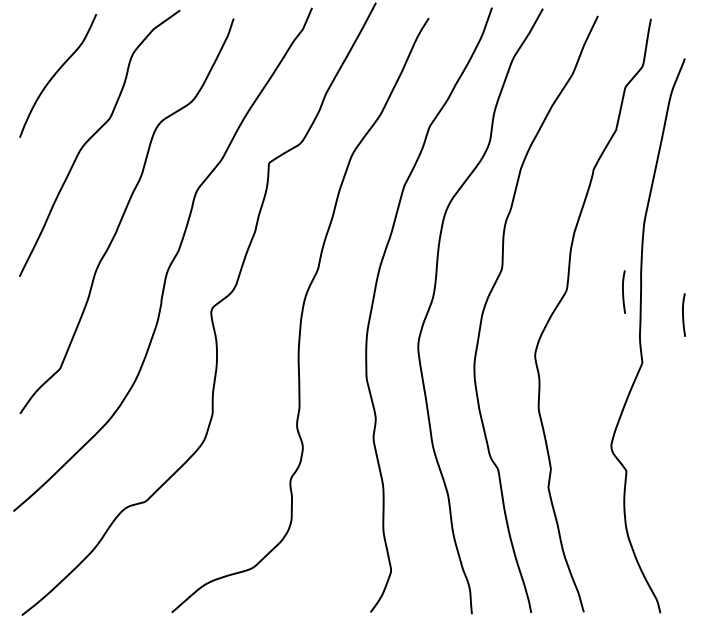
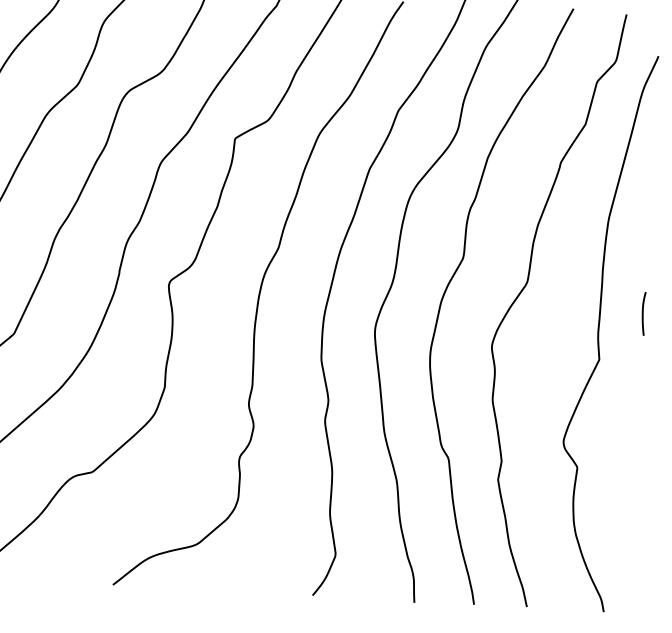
curve: (623, 291) -> (584, 286), removed

